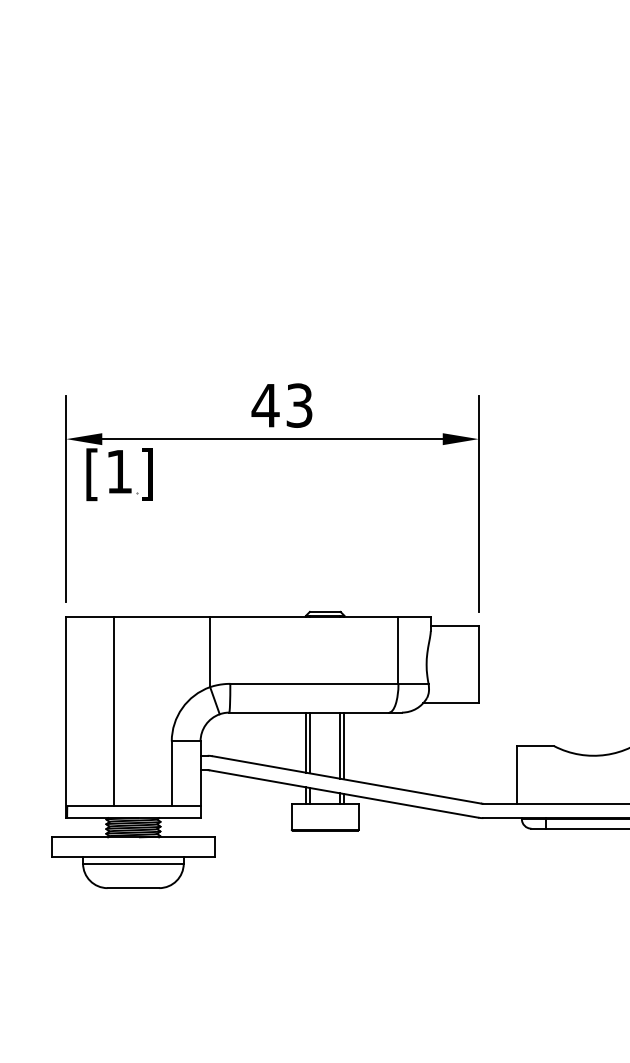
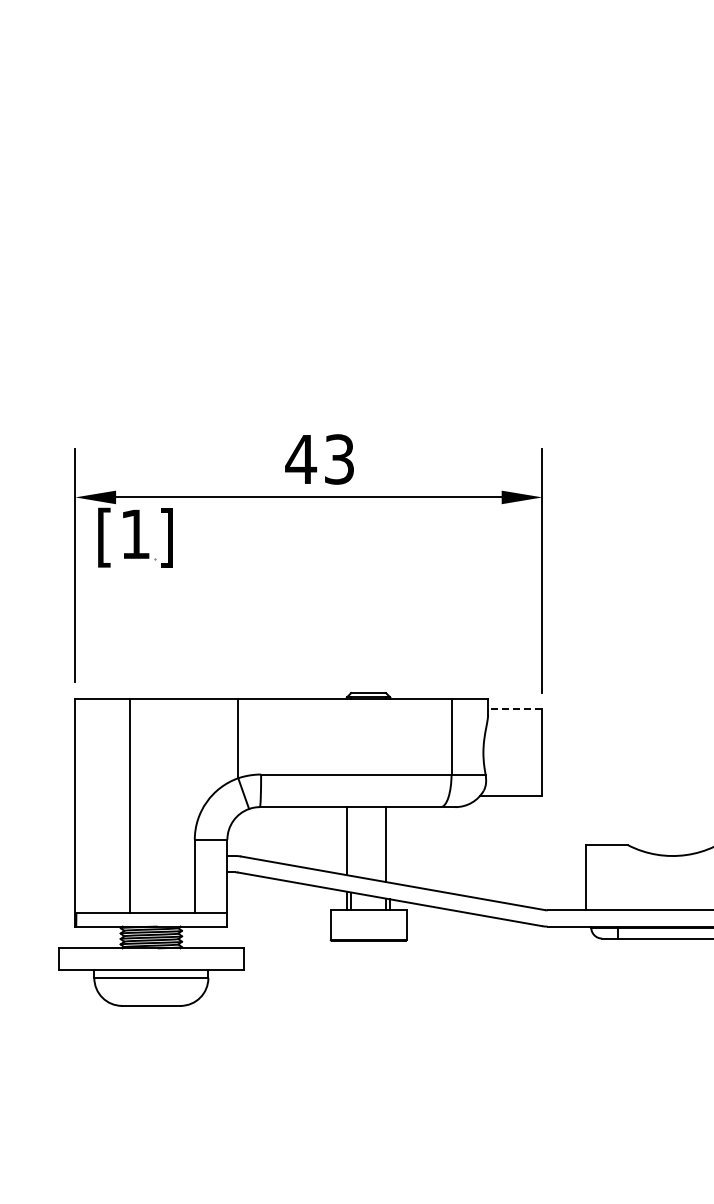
line: (454, 626) -> (514, 709), solid -> dashed
line: (310, 742) -> (351, 841), removed
line: (344, 745) -> (390, 844), removed

